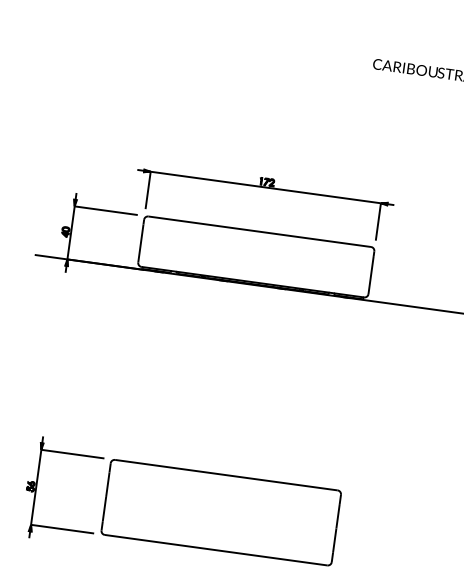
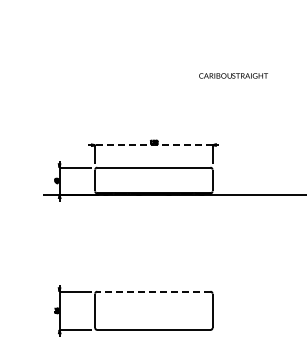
line: (264, 188) -> (153, 145), solid -> dashed
line: (225, 474) -> (153, 291), solid -> dashed

